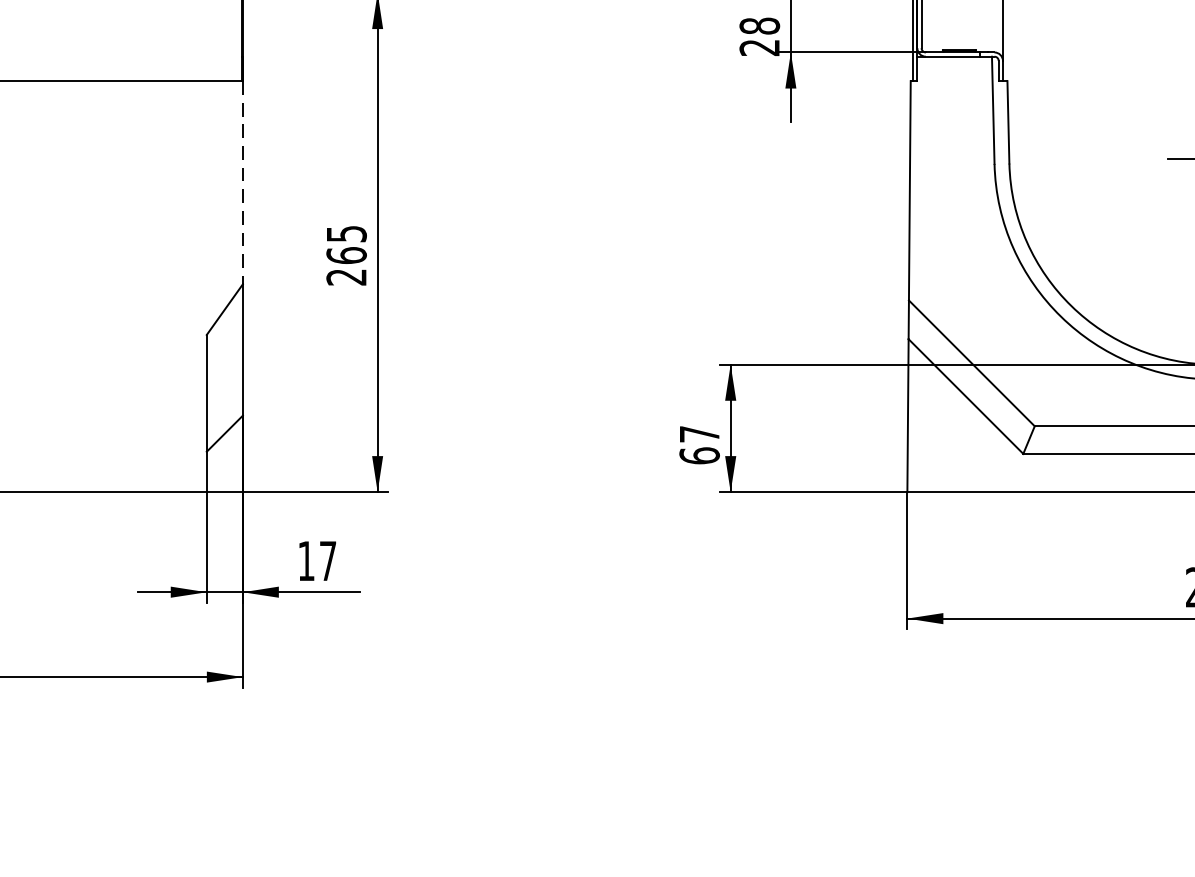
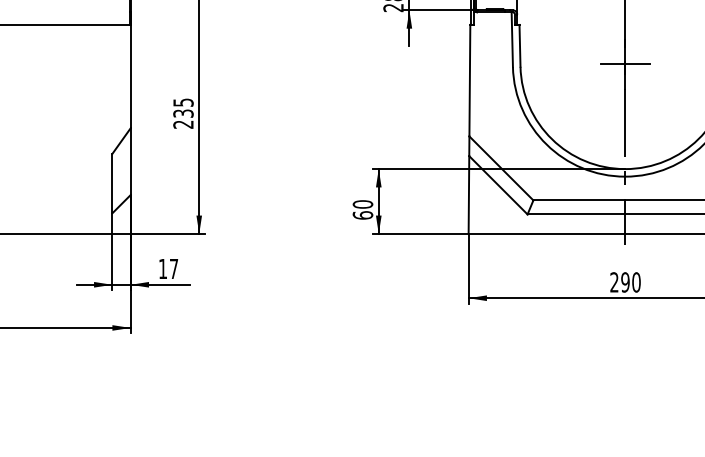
line: (242, 182) -> (130, 76), dashed -> solid
text: (346, 255) -> (183, 113), 265 -> 235
text: (698, 434) -> (362, 204), 67 -> 60

